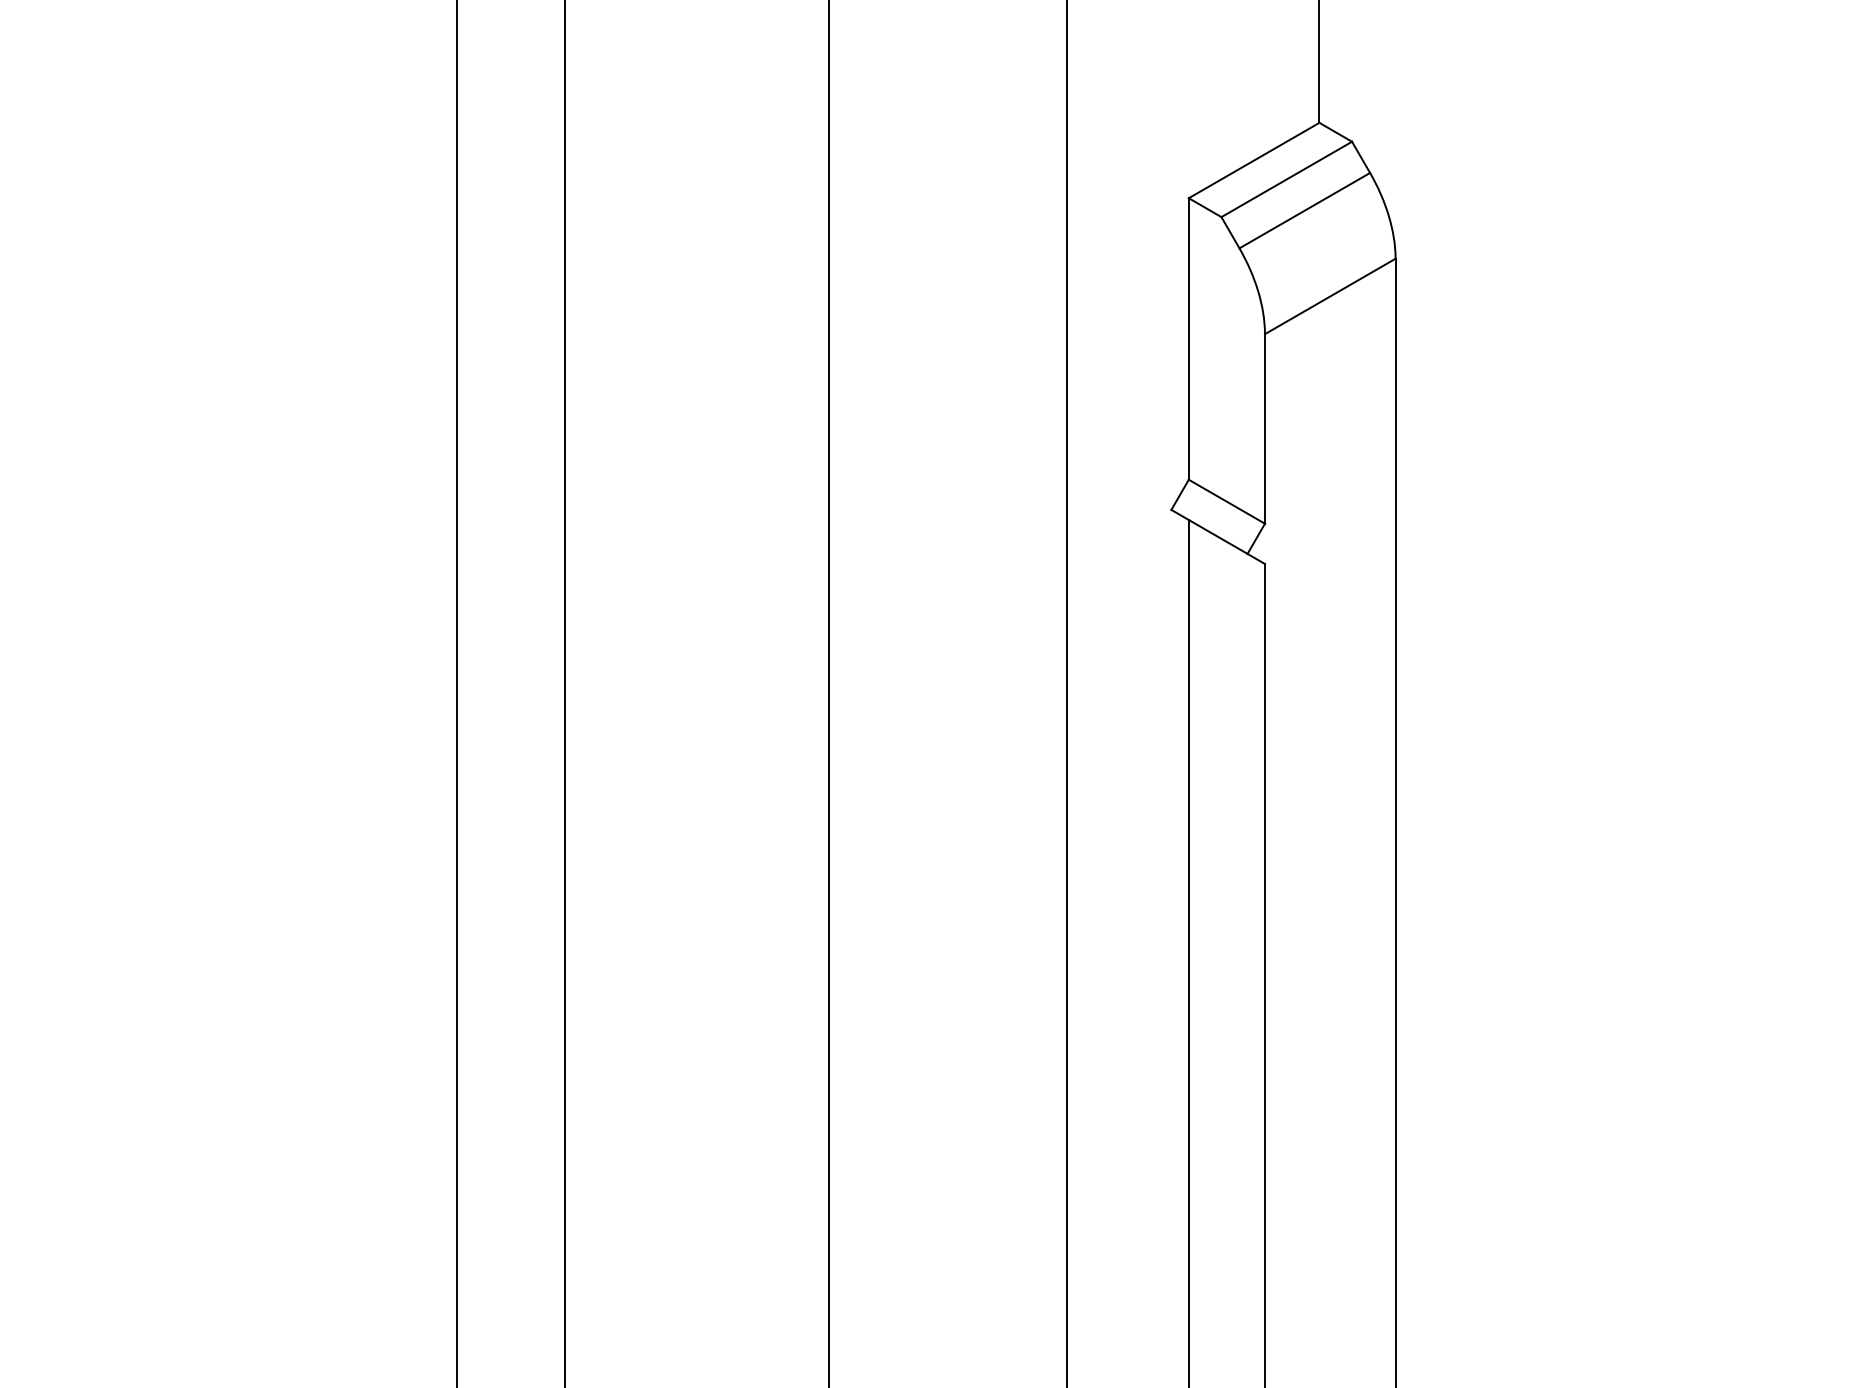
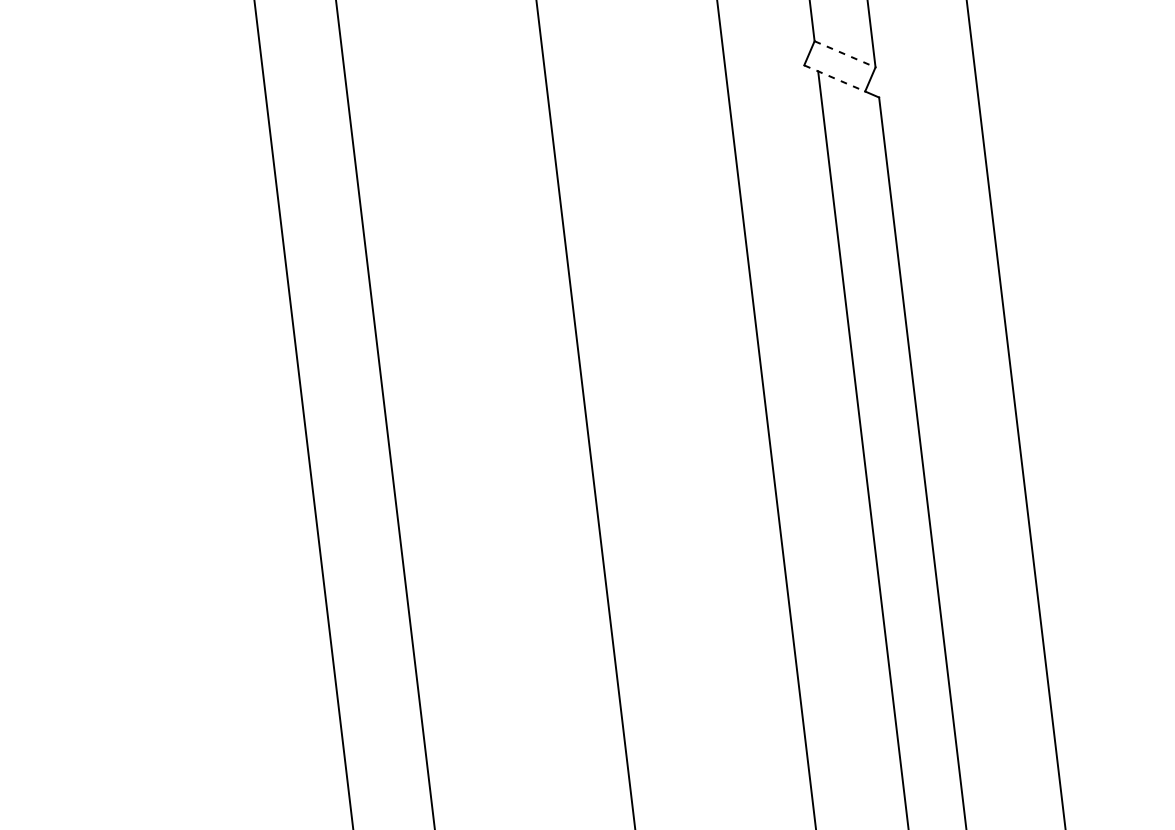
line: (1226, 501) -> (844, 54), solid -> dashed
line: (1209, 531) -> (834, 78), solid -> dashed

